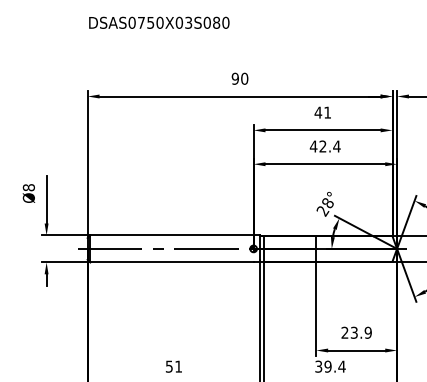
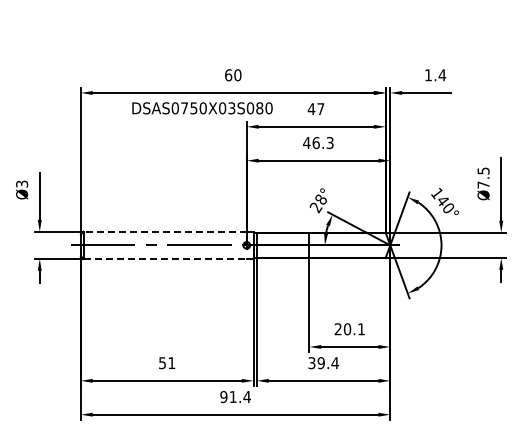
text: (159, 23) -> (202, 108), moved
text: (235, 79) -> (228, 75), 90 -> 60
text: (327, 112) -> (320, 108), 41 -> 47
text: (329, 146) -> (322, 142), 42.4 -> 46.3
text: (29, 187) -> (22, 183), Ø8 -> Ø3
line: (172, 235) -> (165, 231), solid -> dashed
line: (172, 262) -> (165, 258), solid -> dashed
text: (361, 333) -> (354, 329), 23.9 -> 20.1

